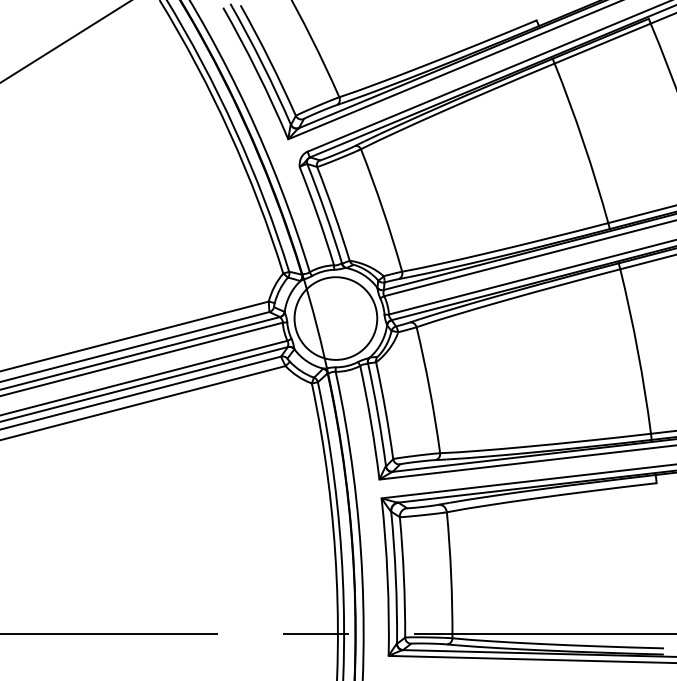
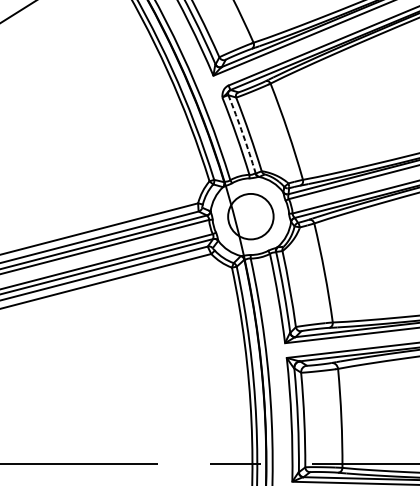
arc: (325, 213) -> (242, 134), solid -> dashed
circle: (335, 318) -> (250, 216), size x0.7

